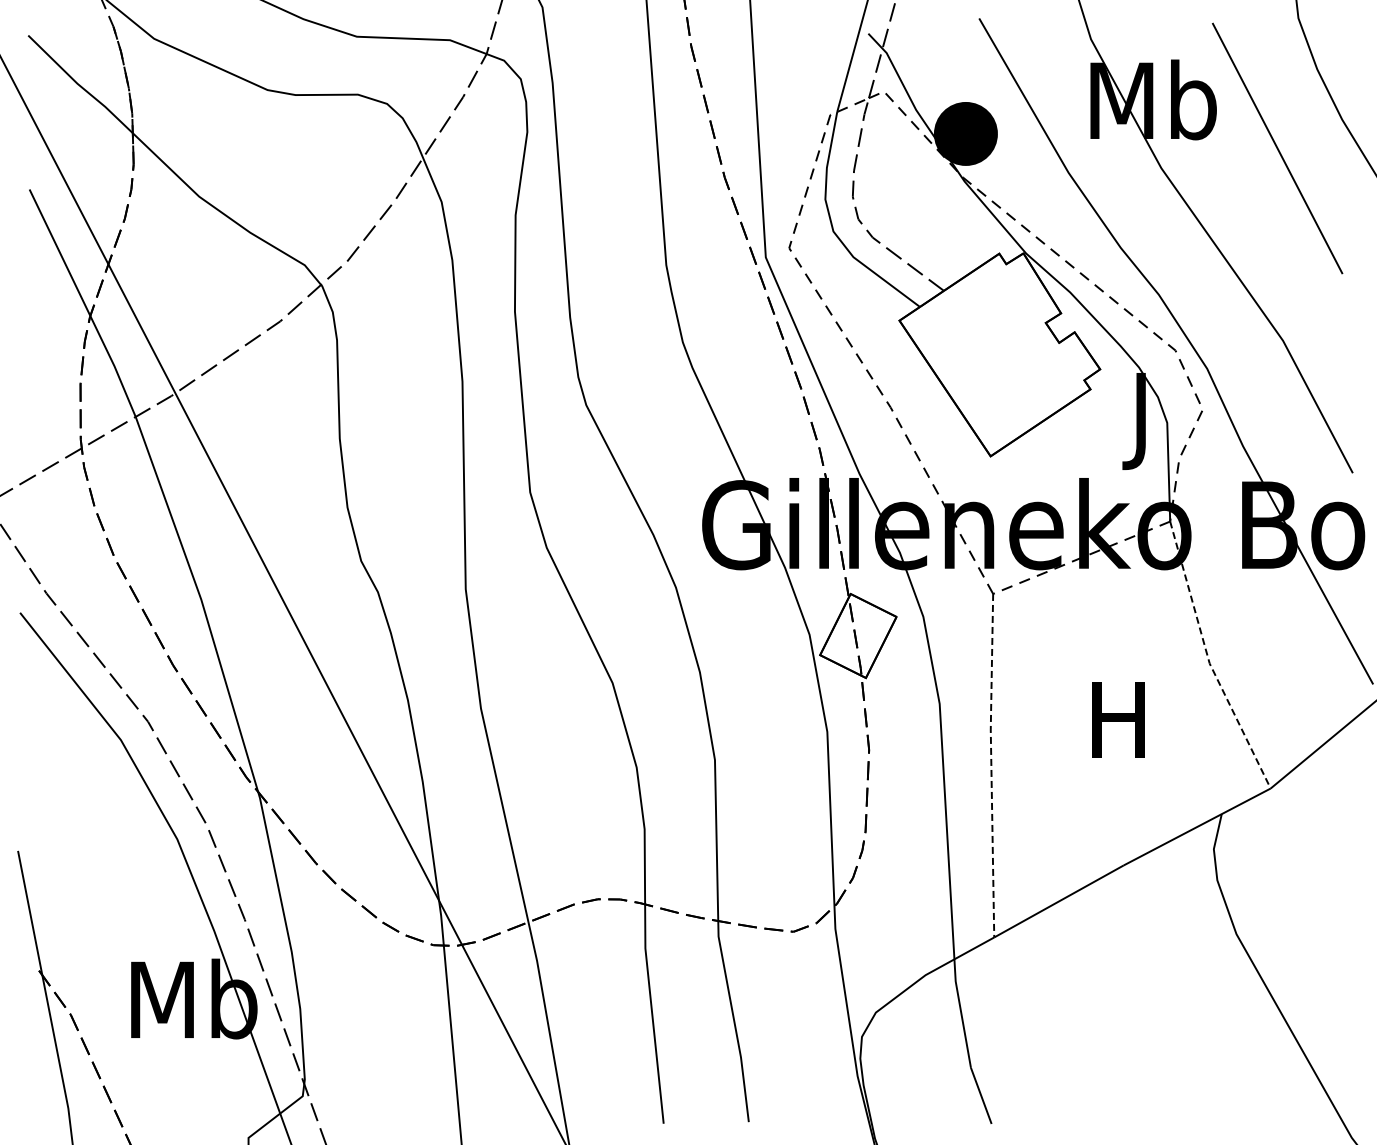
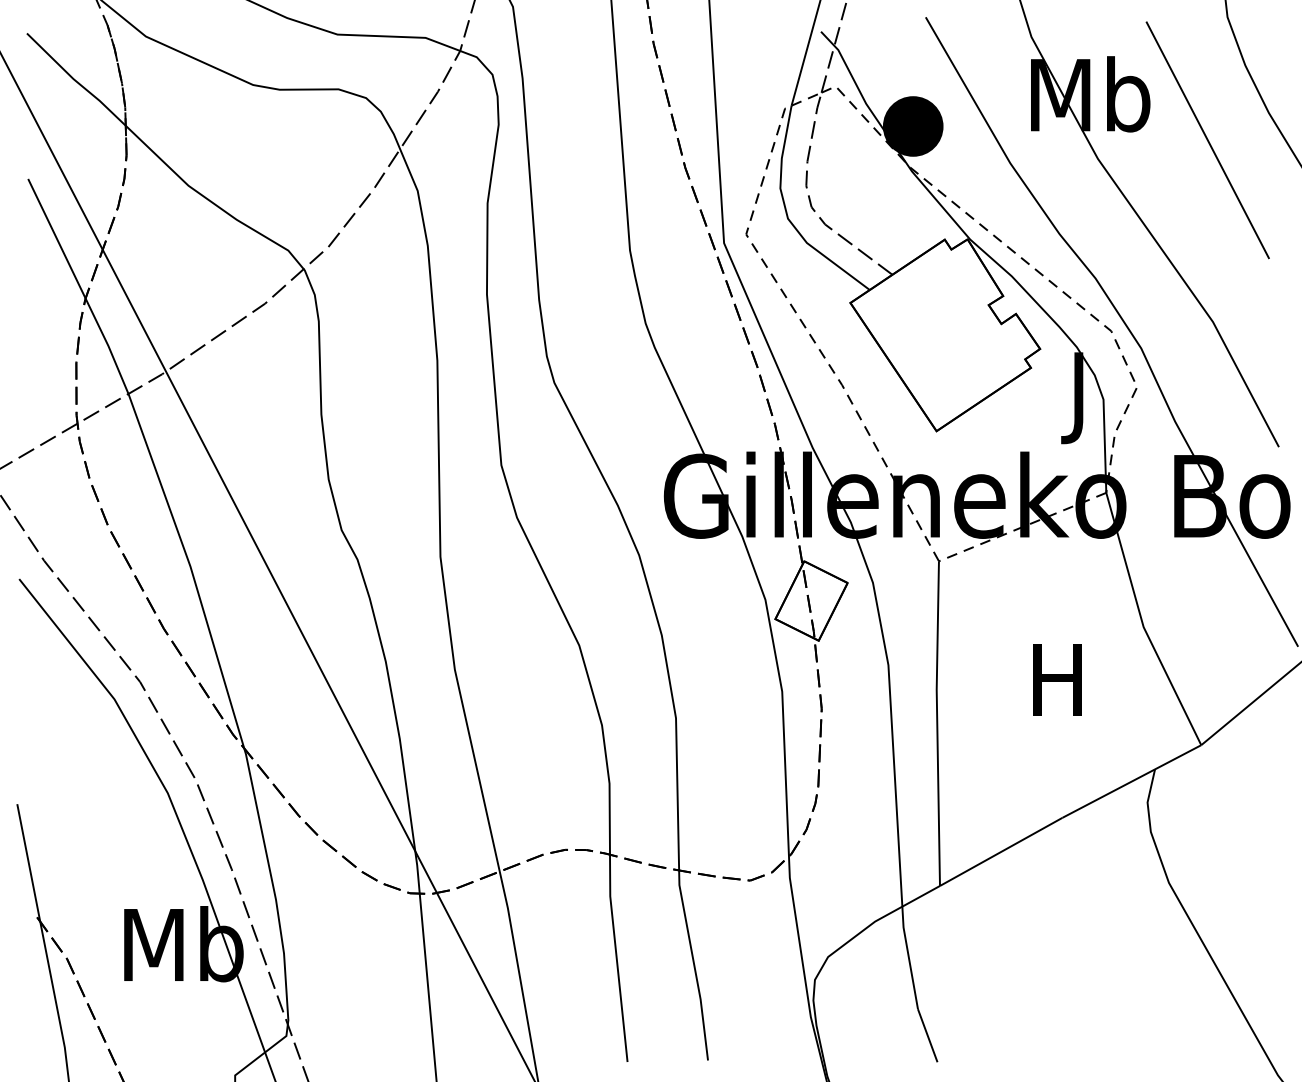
line: (1208, 659) -> (1142, 623), dashed -> solid
line: (991, 764) -> (937, 722), dashed -> solid

